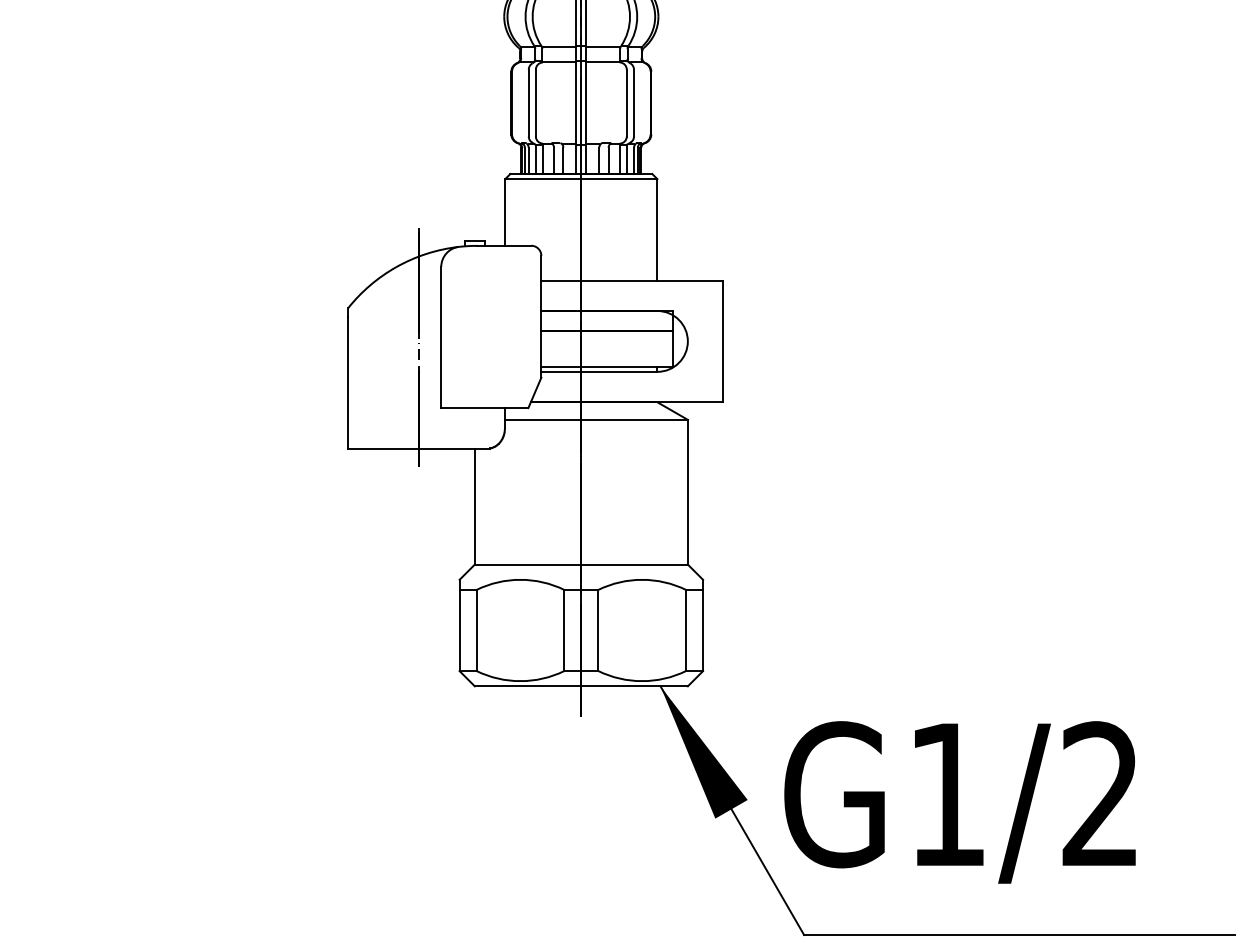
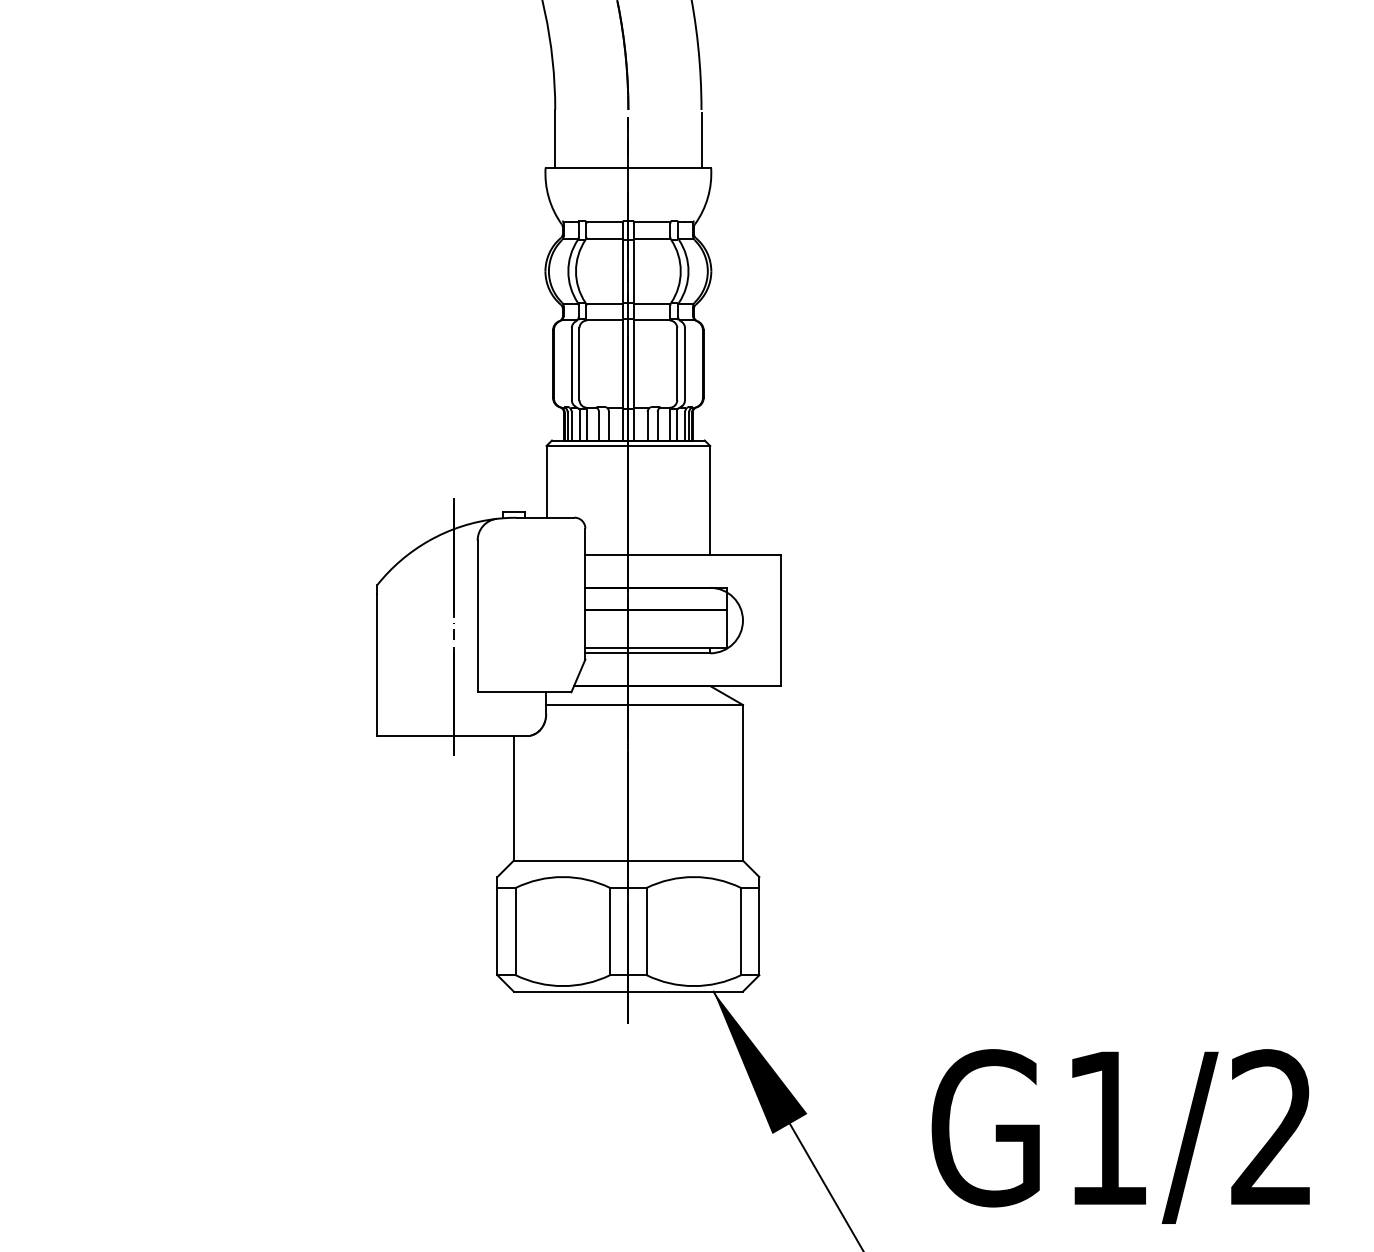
text: (959, 802) -> (1120, 1136), moved

